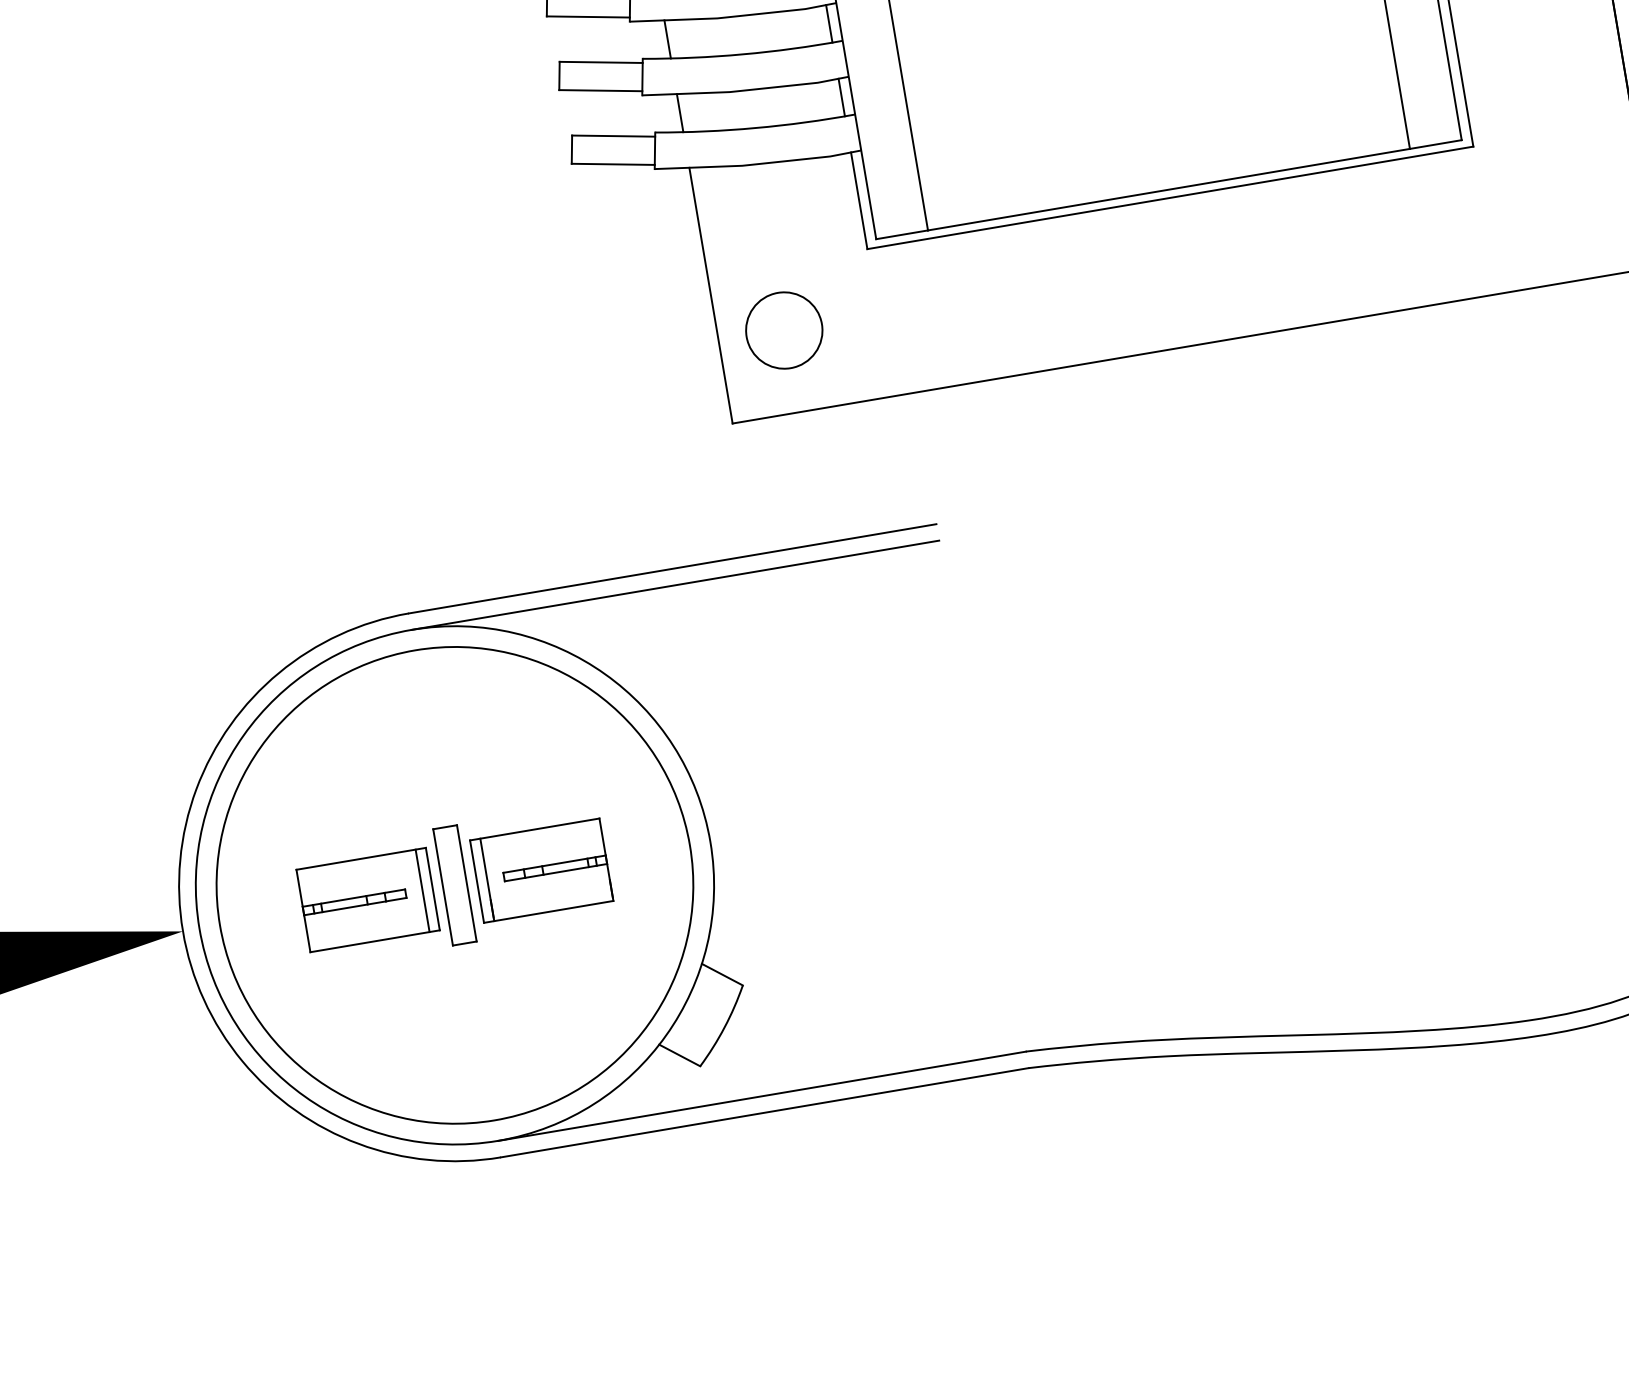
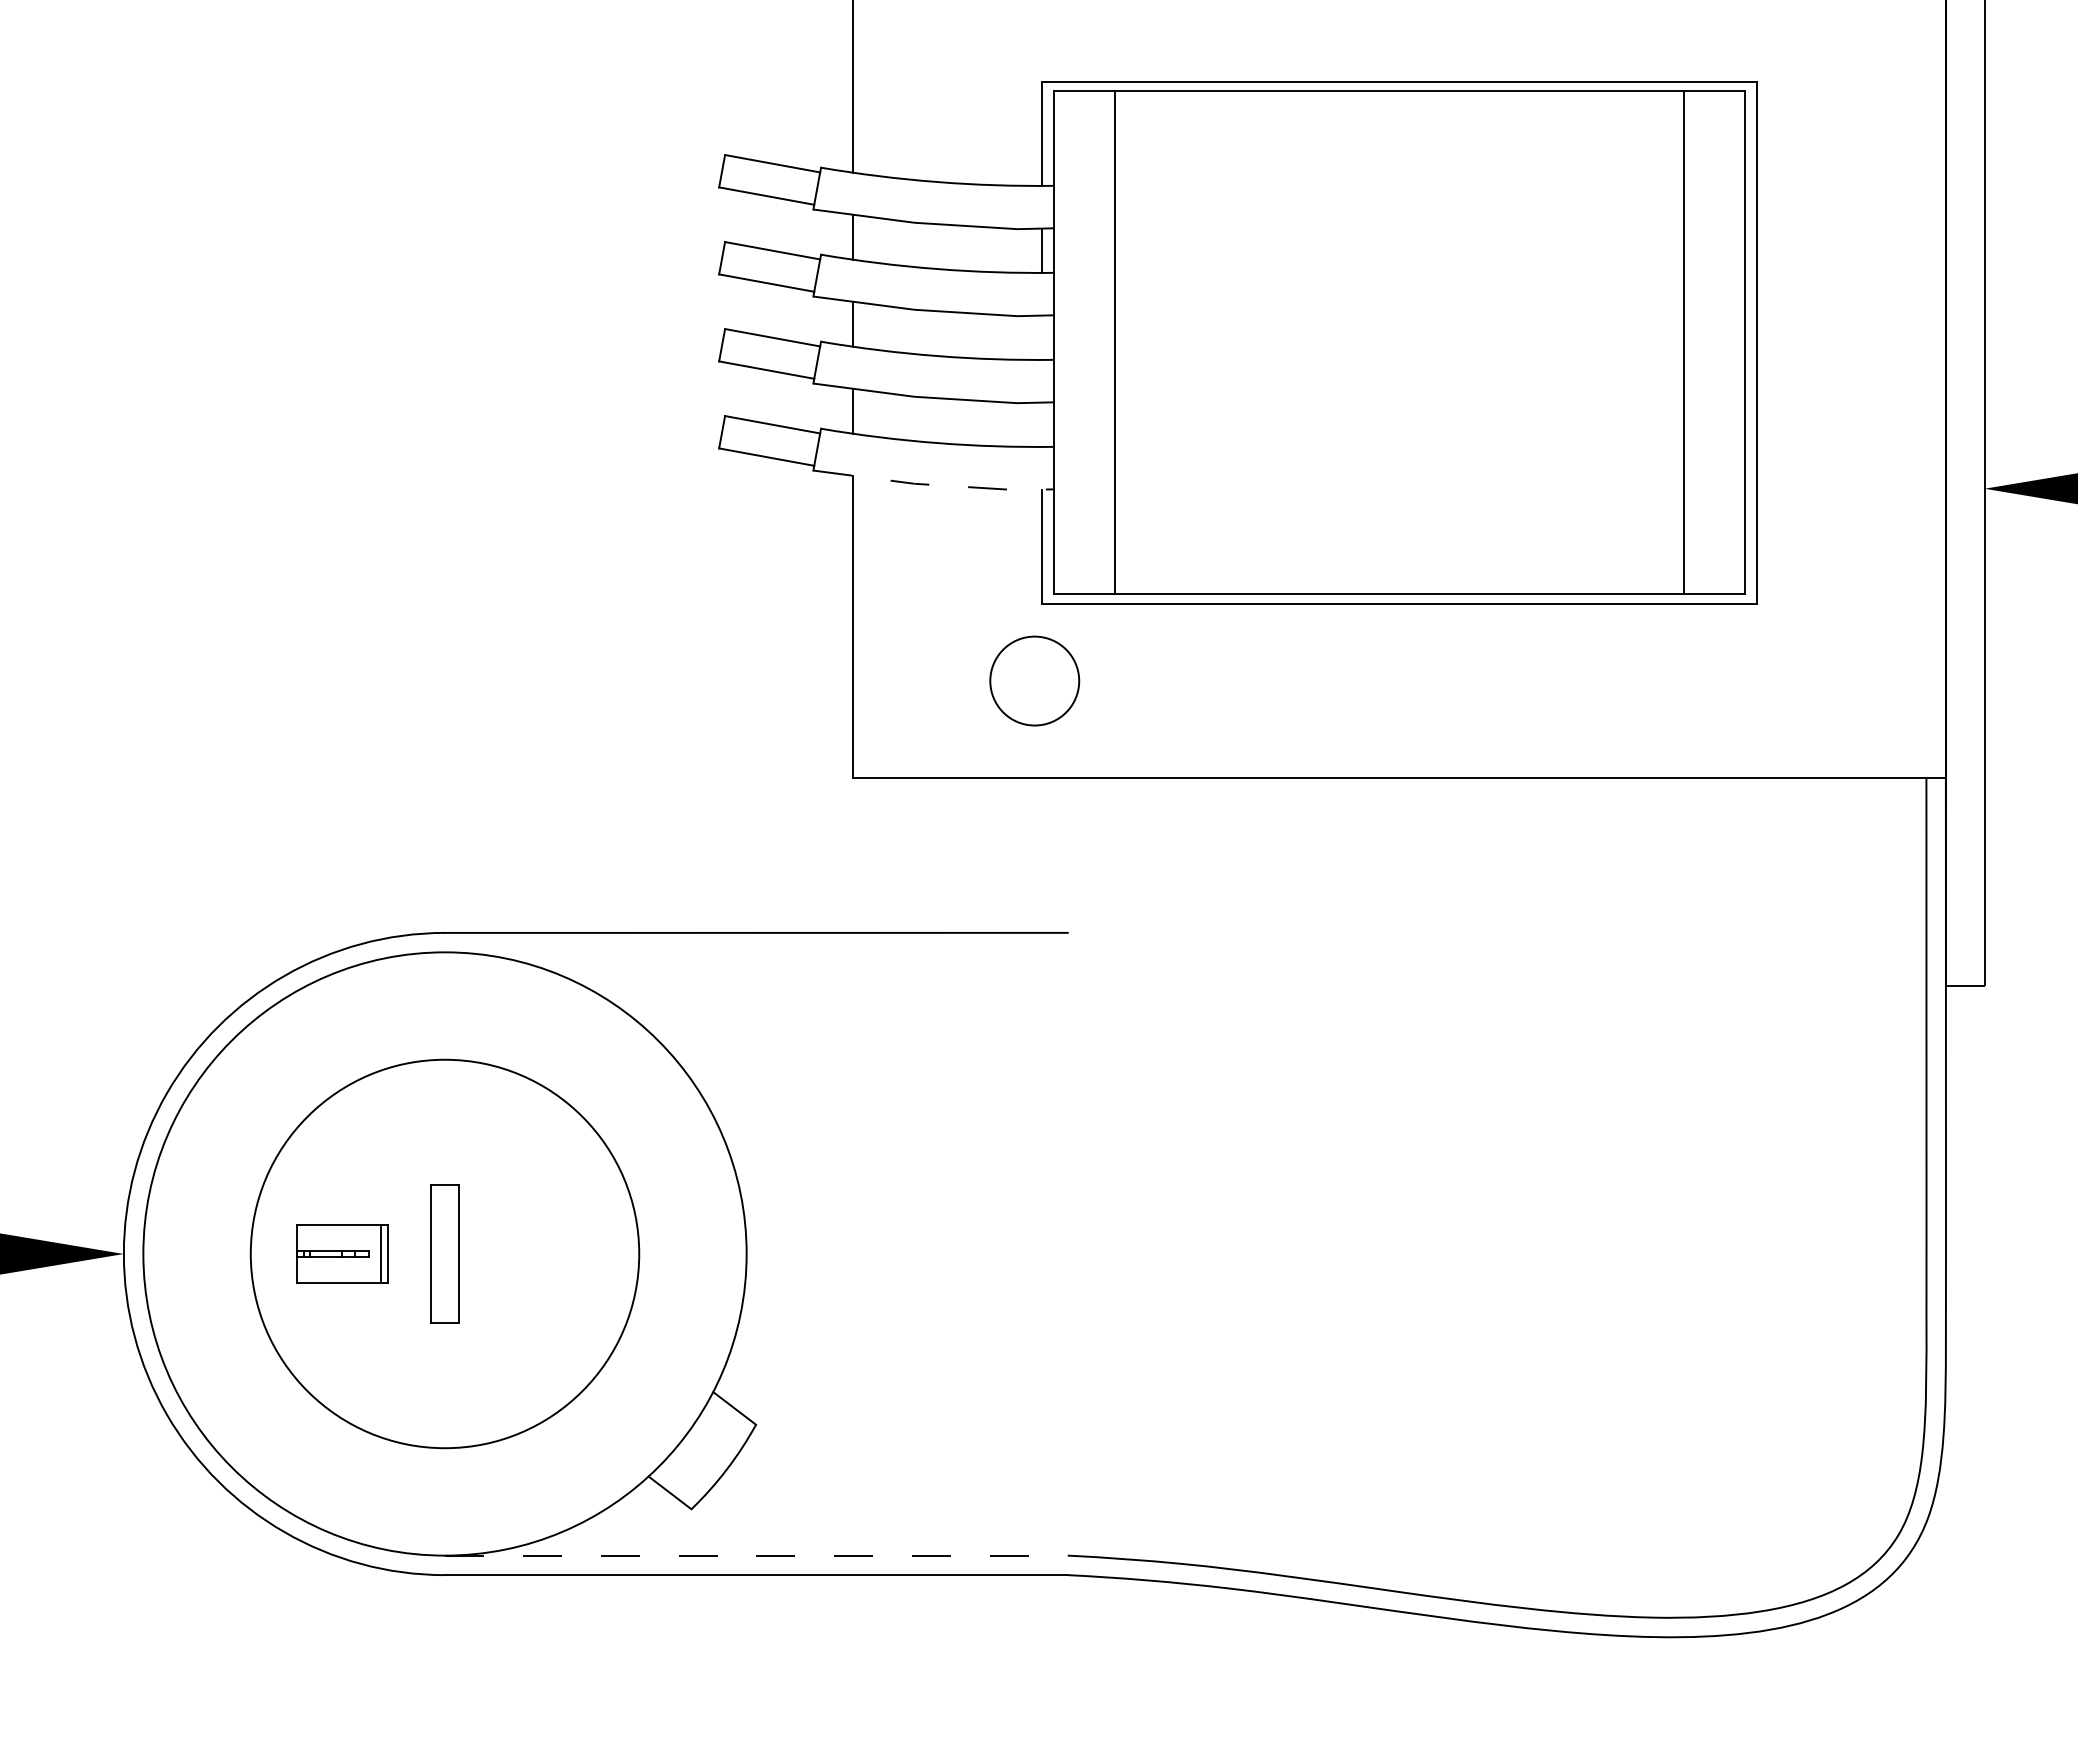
line: (828, 23) -> (1041, 337), removed
line: (841, 97) -> (1041, 424), removed
line: (758, 163) -> (933, 484), solid -> dashed
circle: (784, 330) -> (1034, 680), moved
line: (674, 585) -> (755, 952), removed
part: (541, 870) -> (547, 1253), removed
circle: (454, 885) -> (444, 1253), size x0.7
part: (368, 899) -> (342, 1253), size x0.6
line: (761, 1096) -> (756, 1555), solid -> dashed

